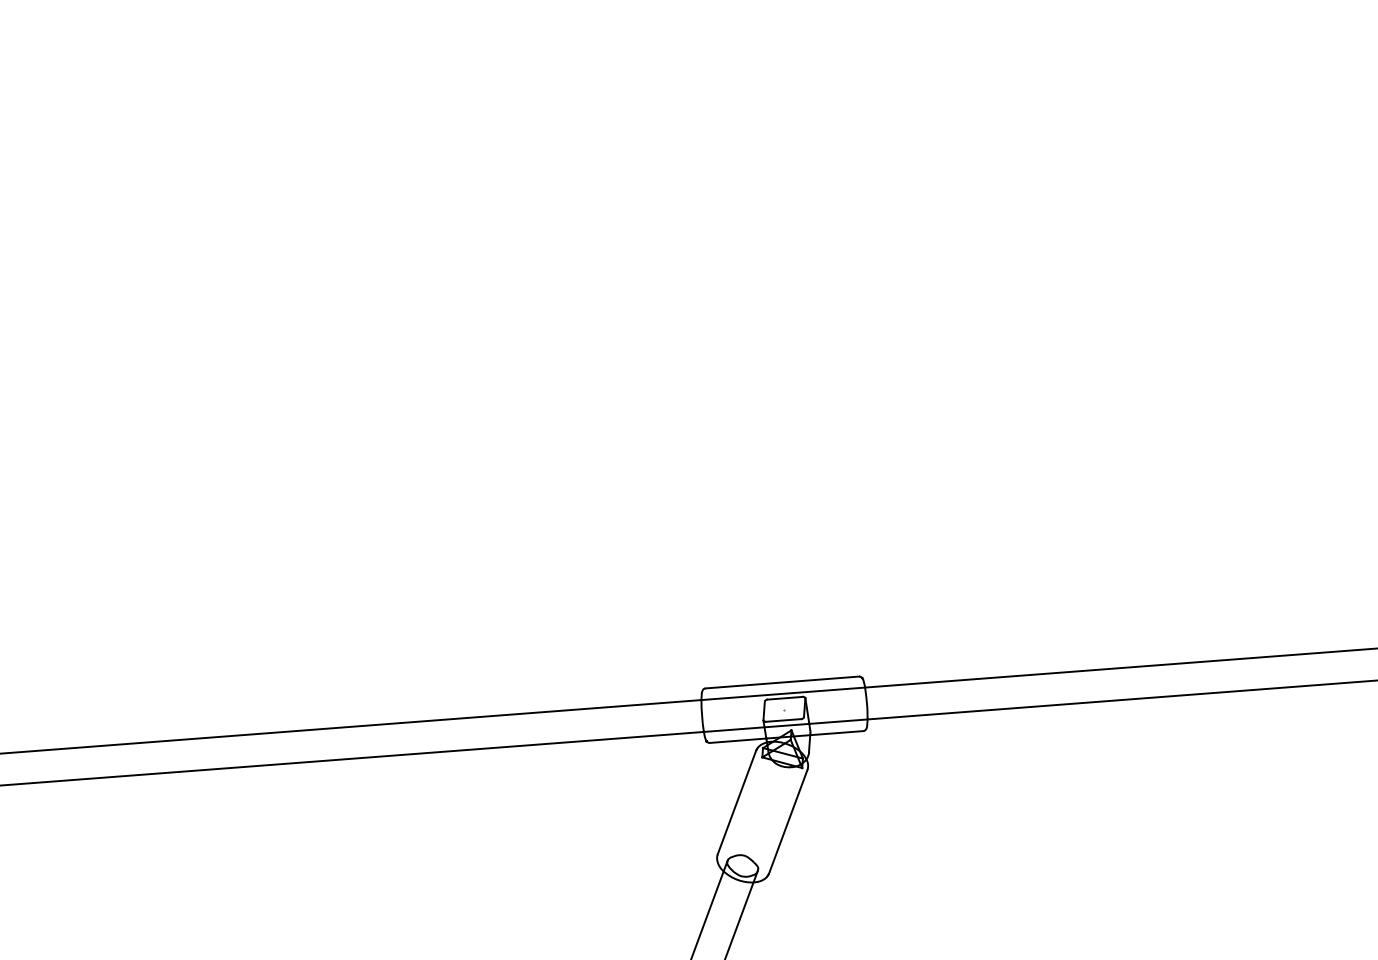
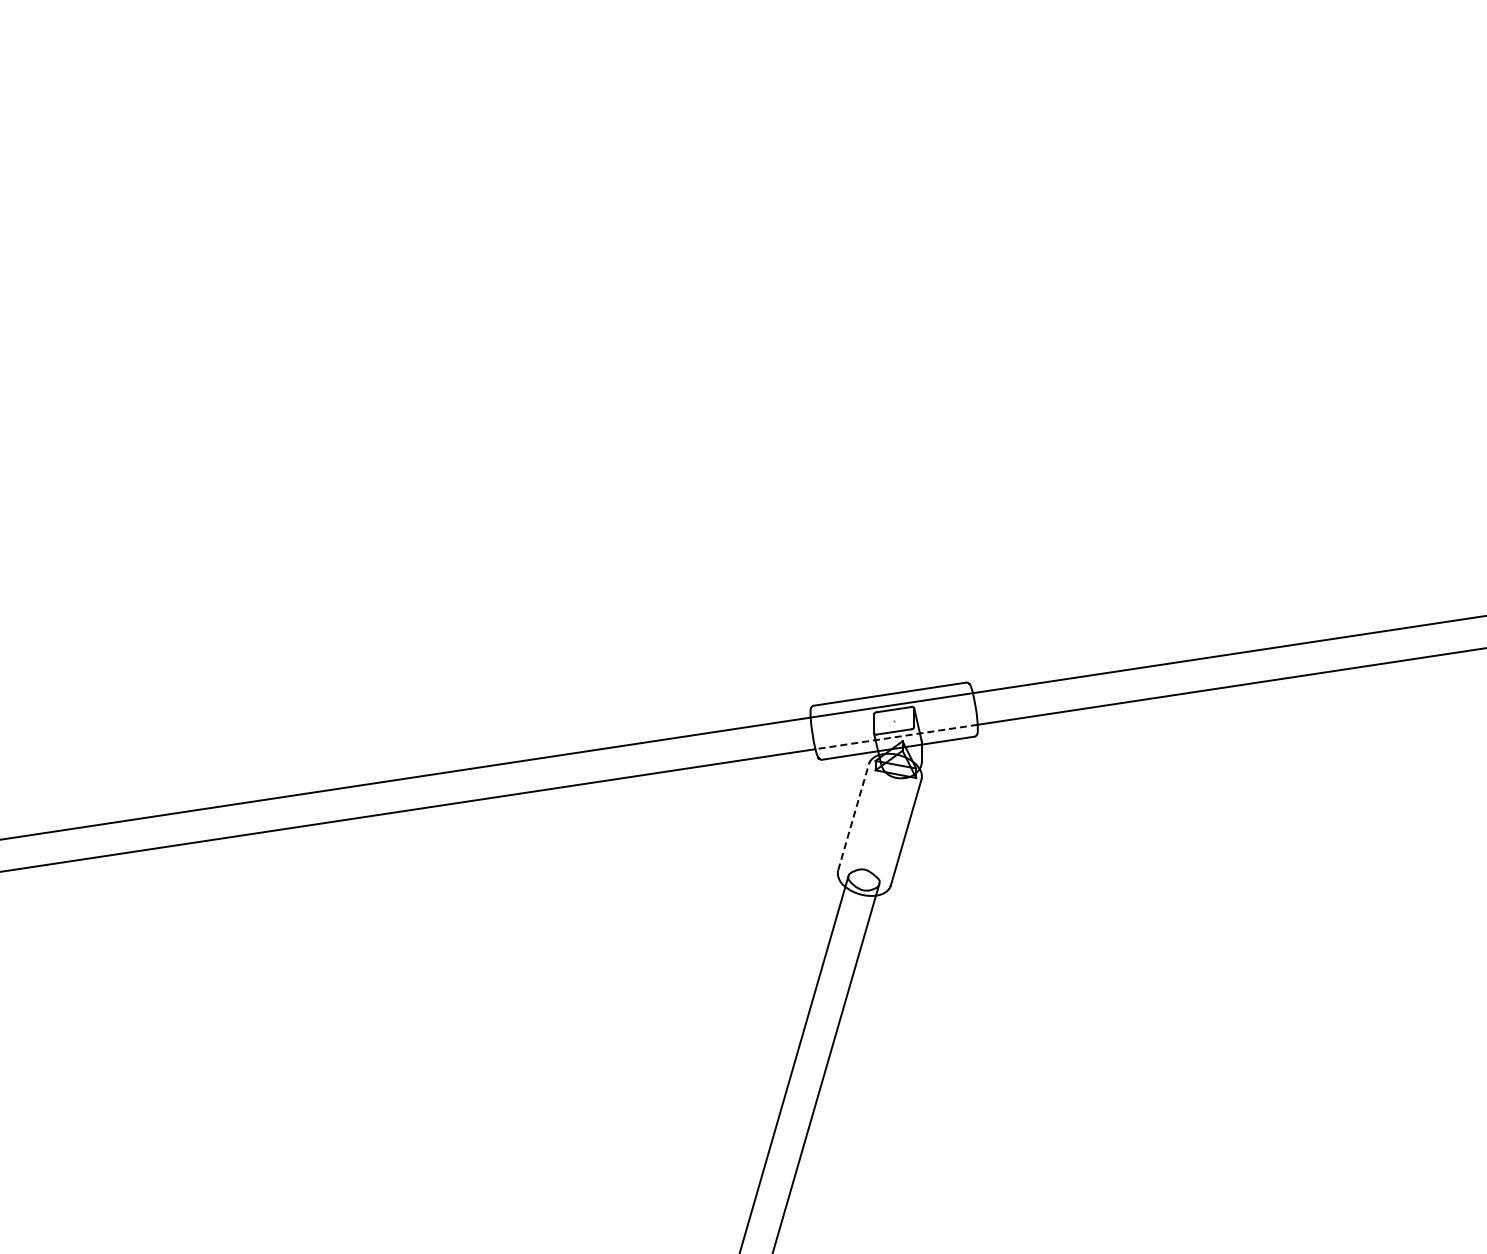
line: (785, 726) -> (896, 737), solid -> dashed
line: (736, 801) -> (853, 816), solid -> dashed

